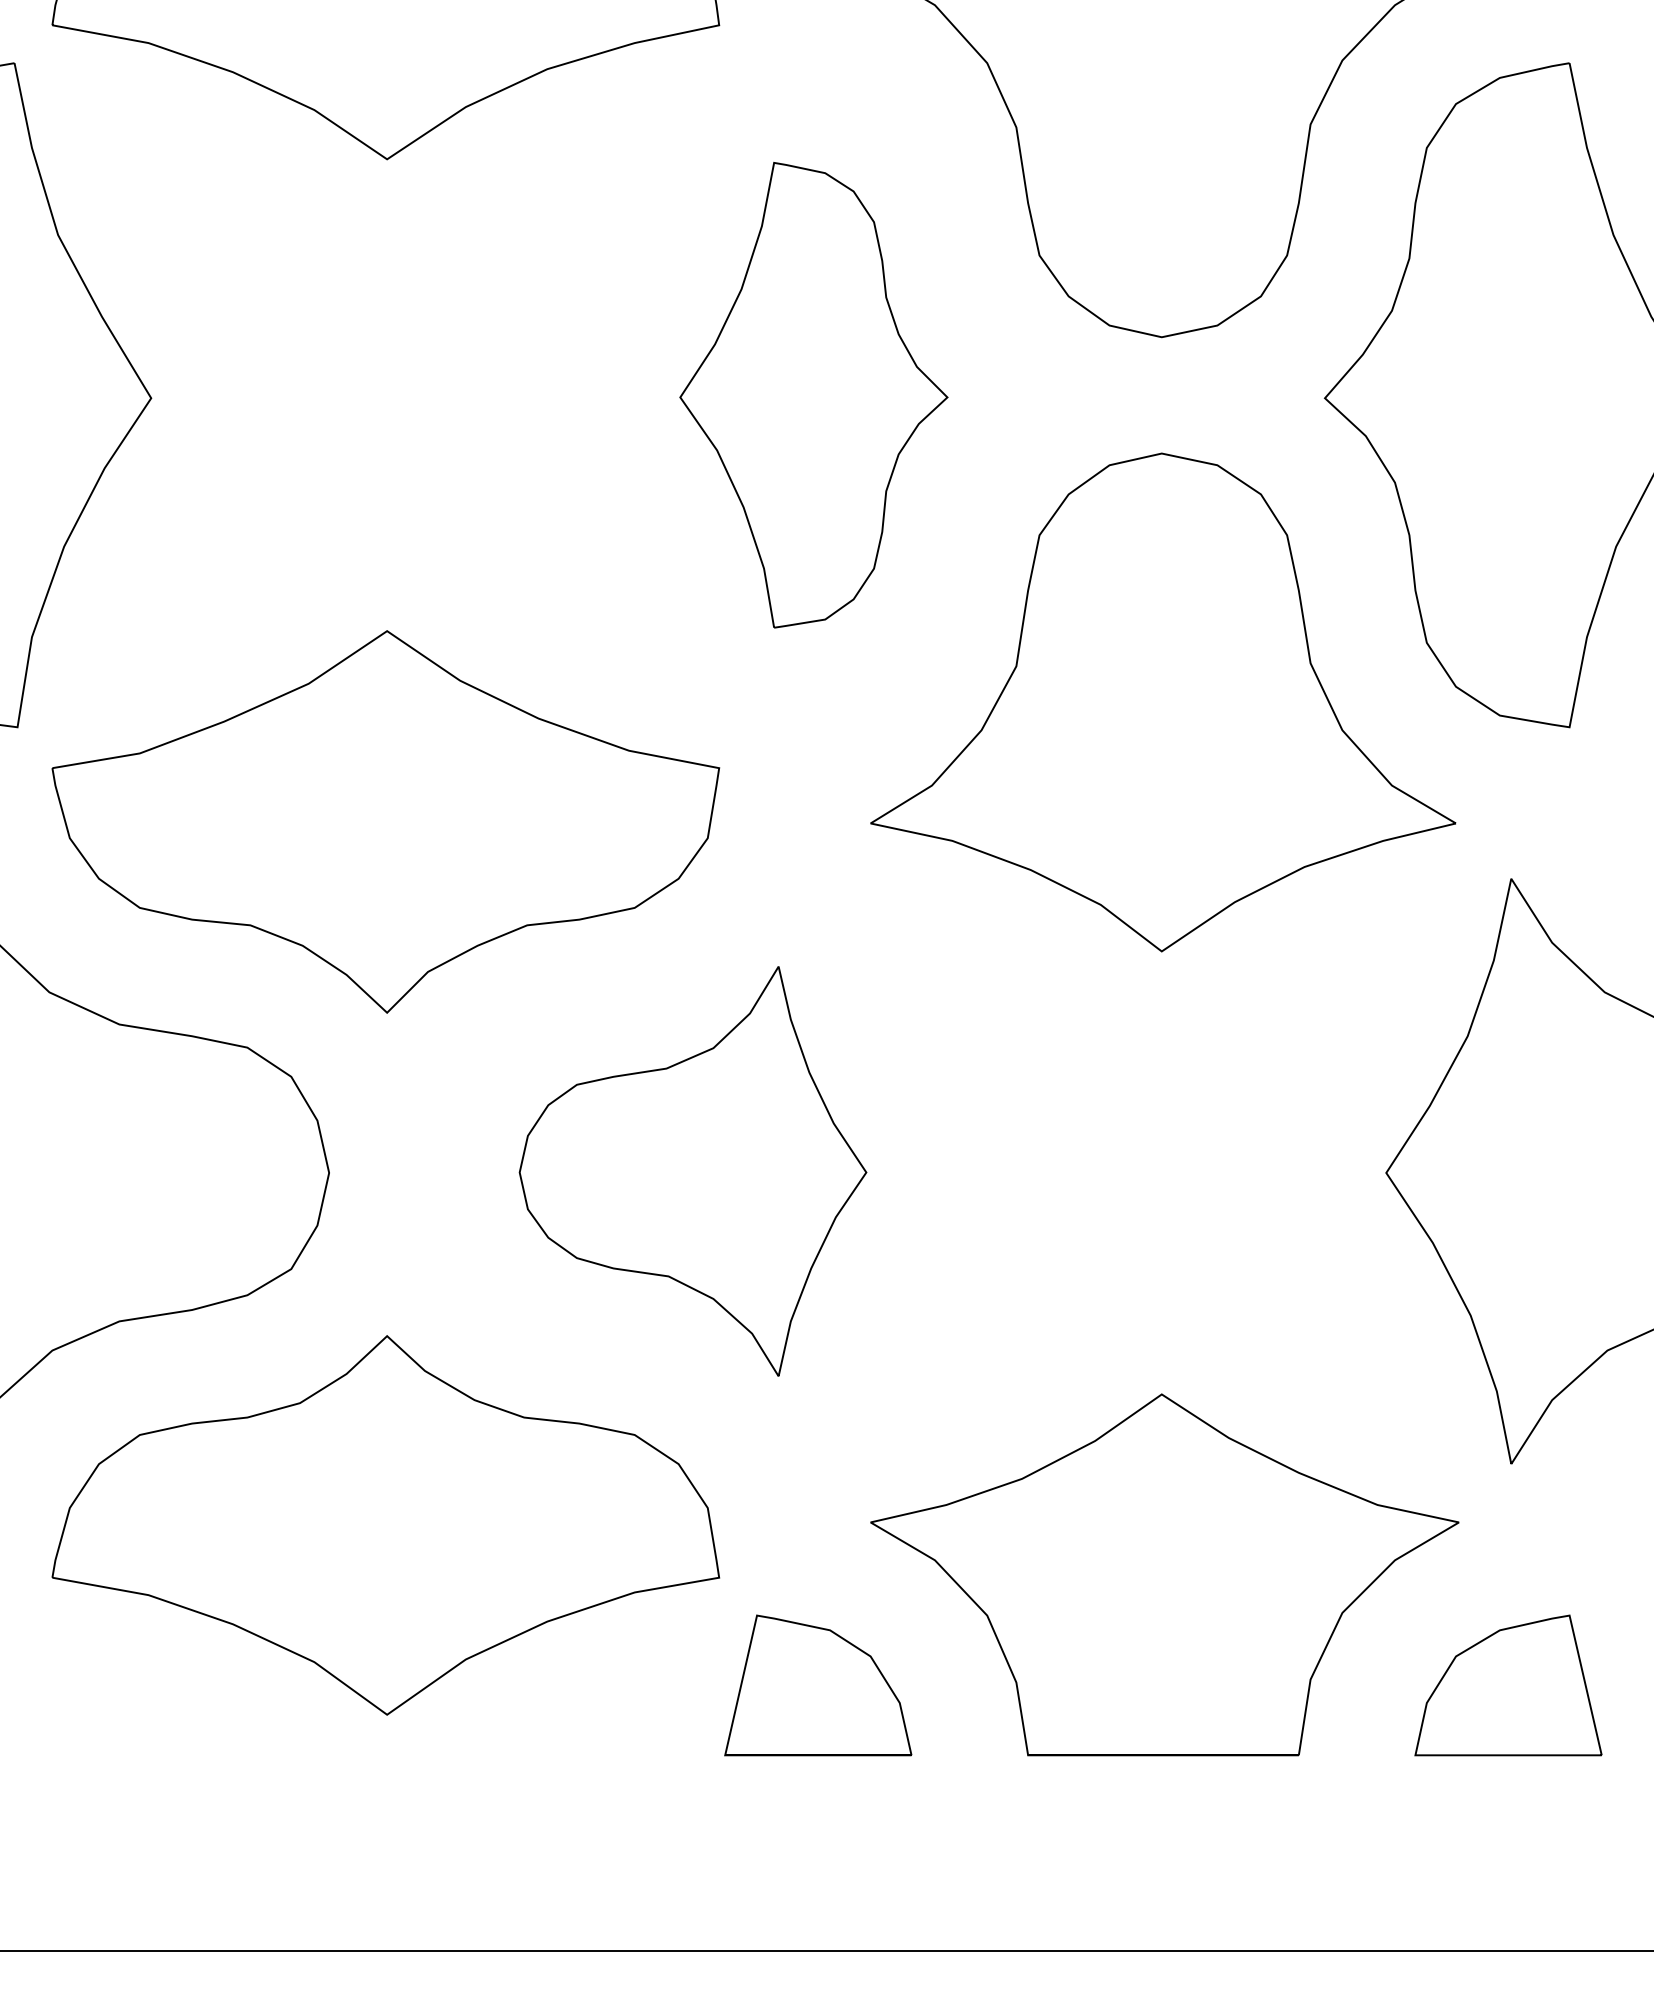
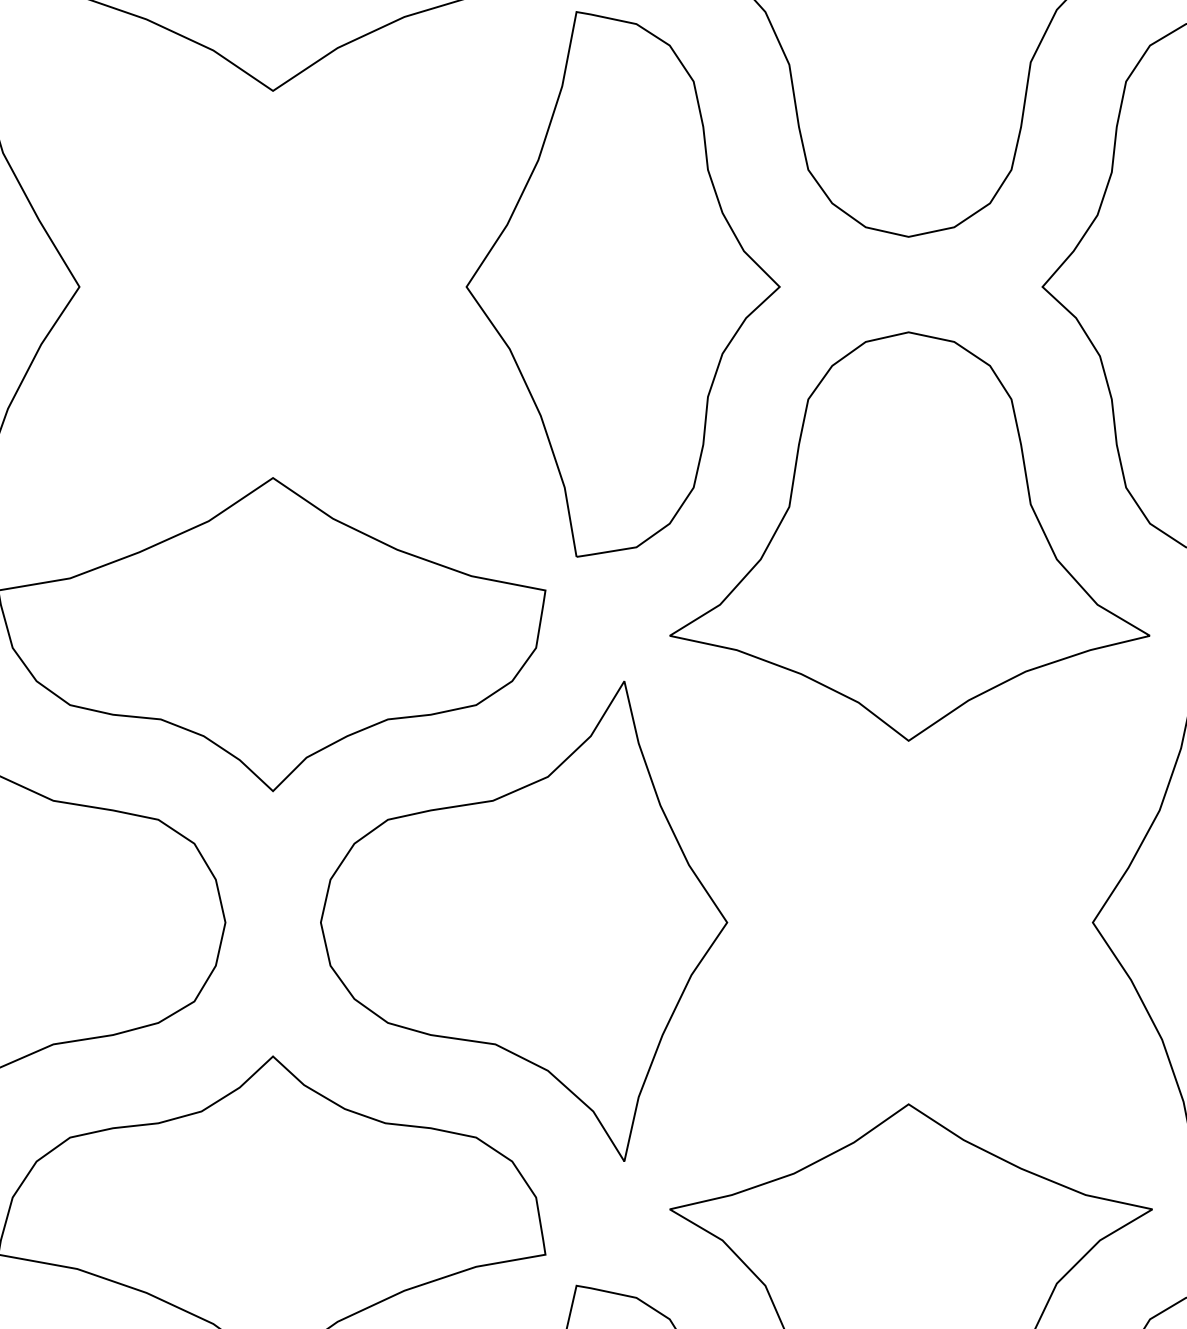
part: (813, 395) -> (622, 284), size x1.43
part: (692, 1171) -> (523, 921), size x1.43

